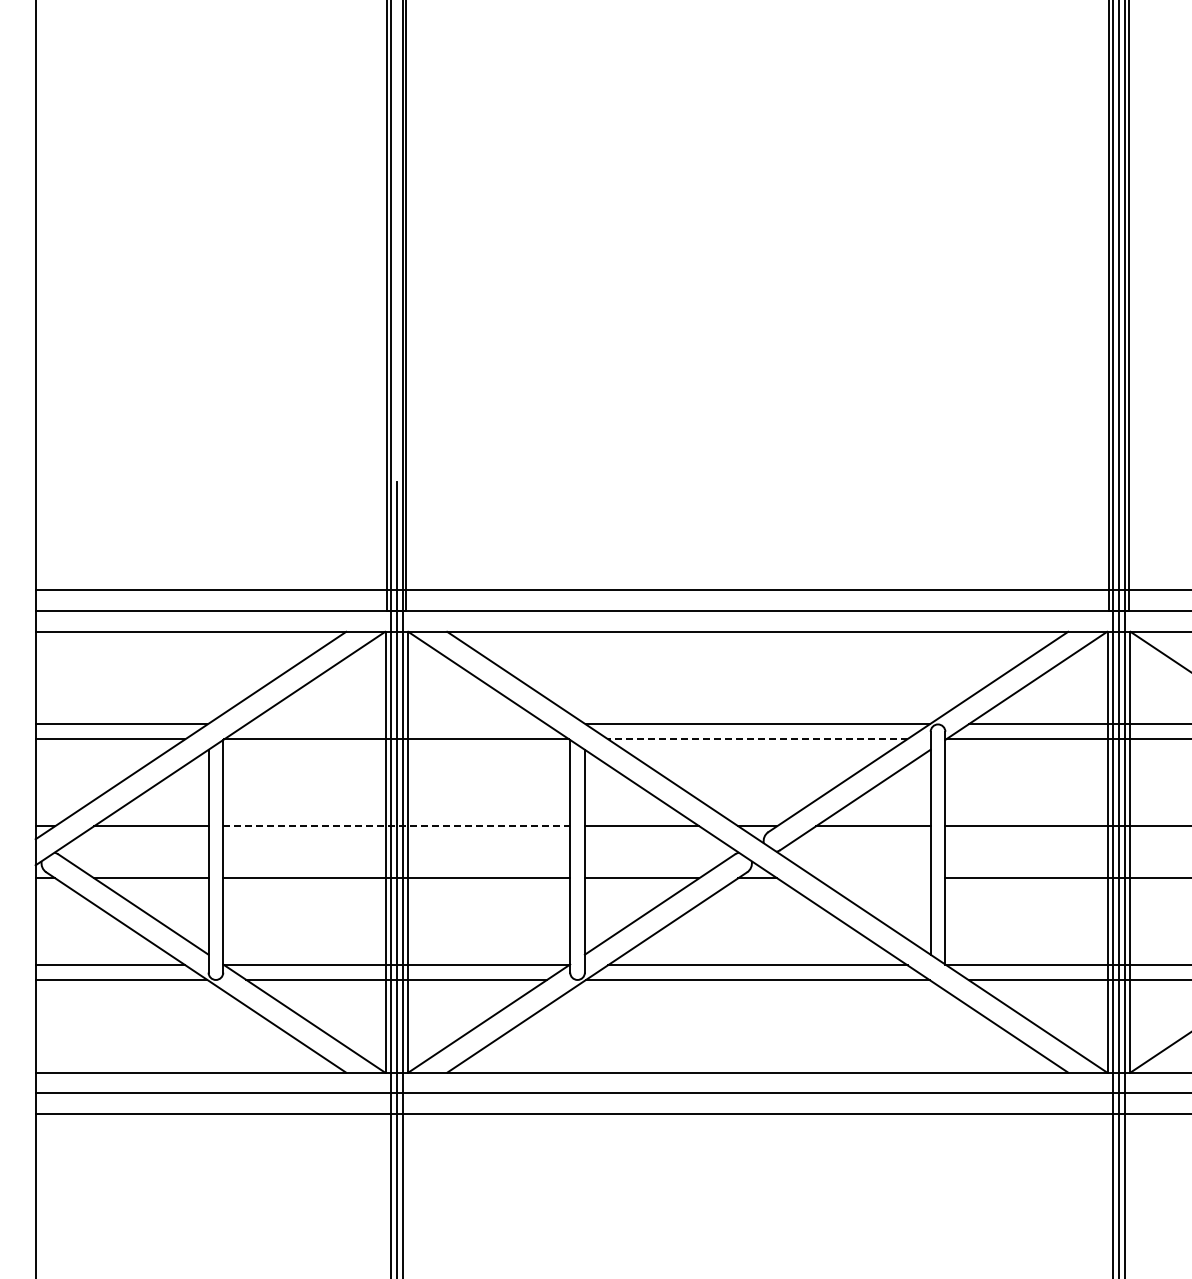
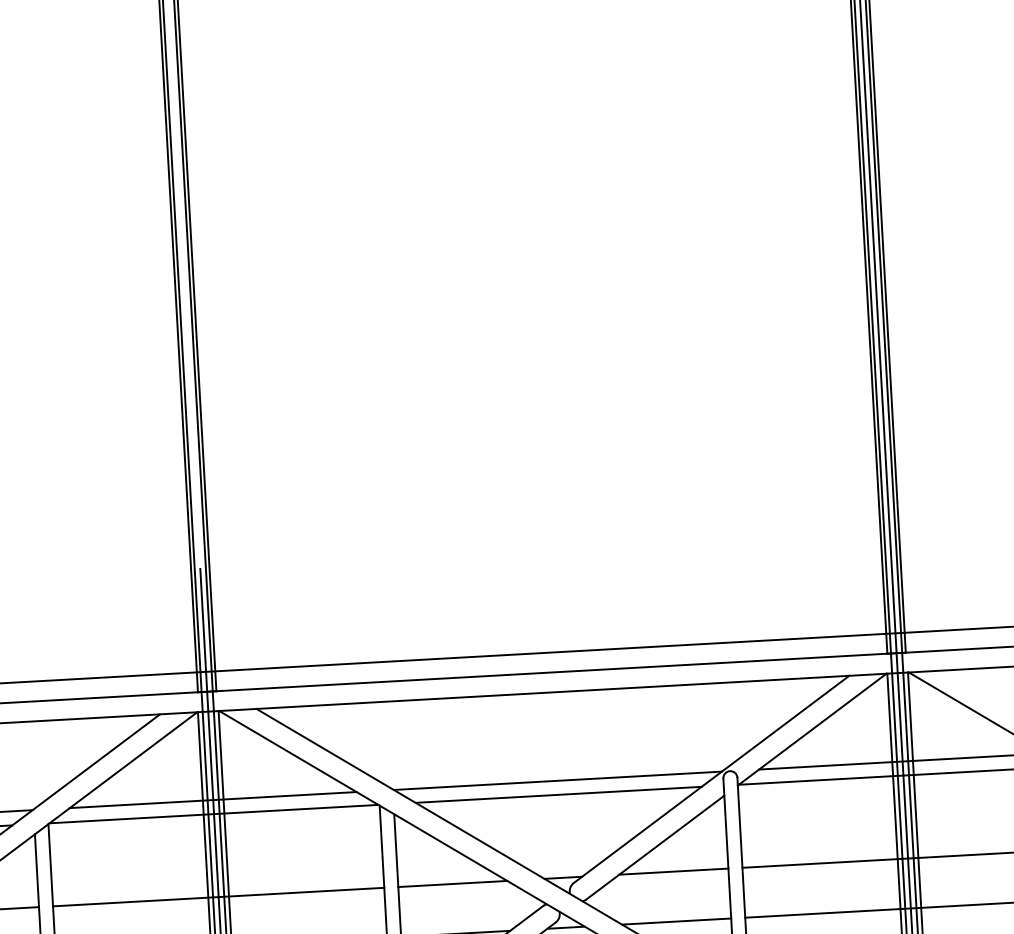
line: (396, 724) -> (213, 800), added
line: (757, 739) -> (558, 795), dashed -> solid
line: (397, 826) -> (219, 897), dashed -> solid
line: (873, 878) -> (676, 921), added

